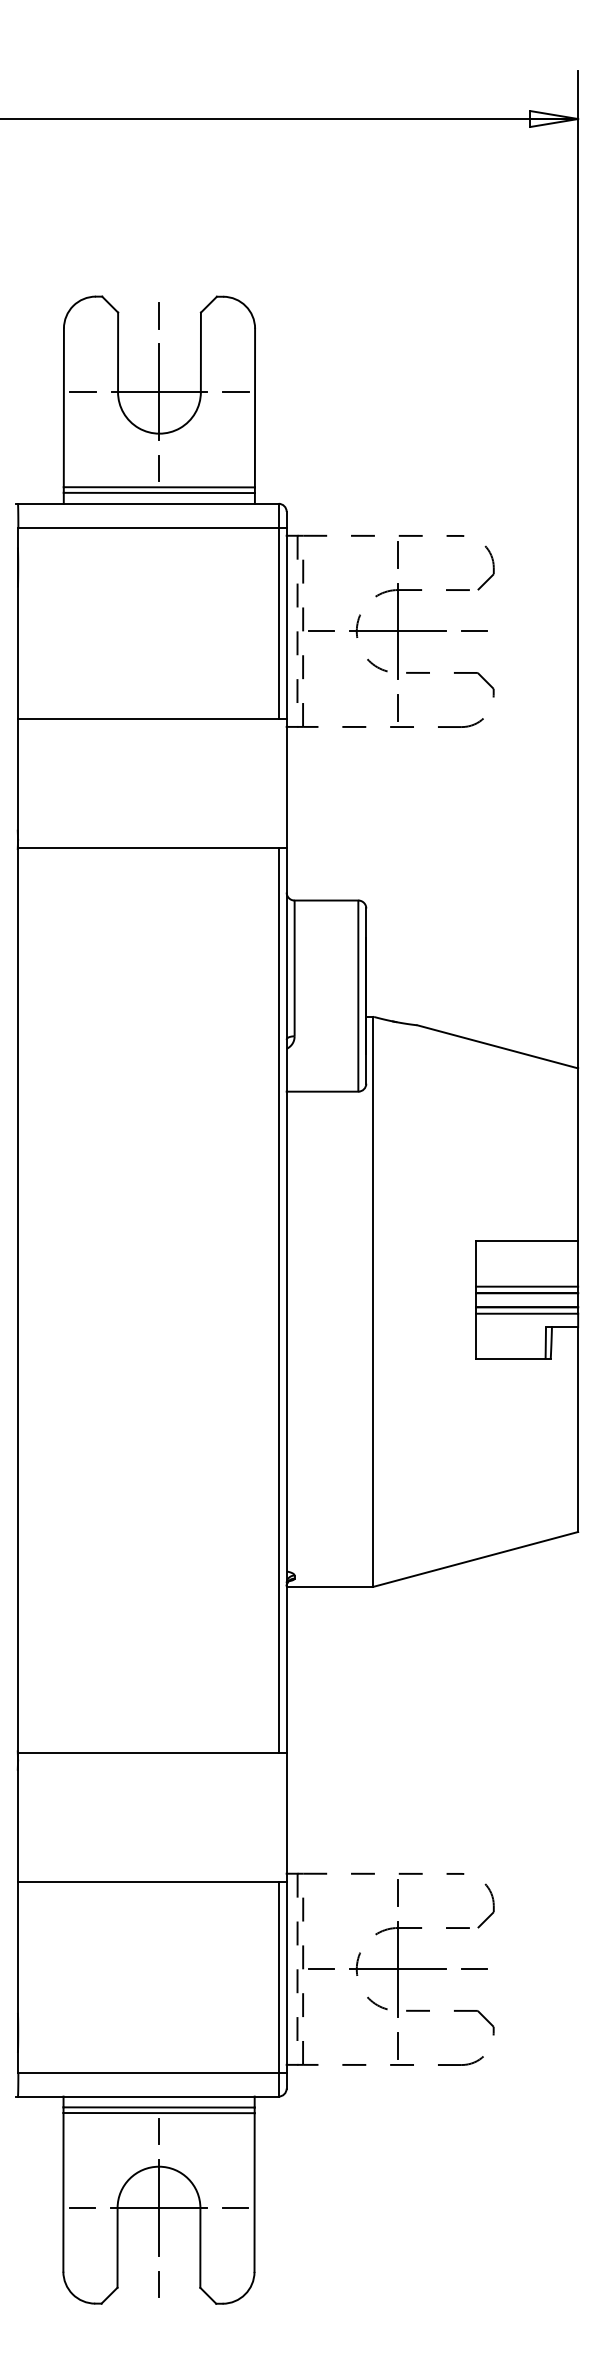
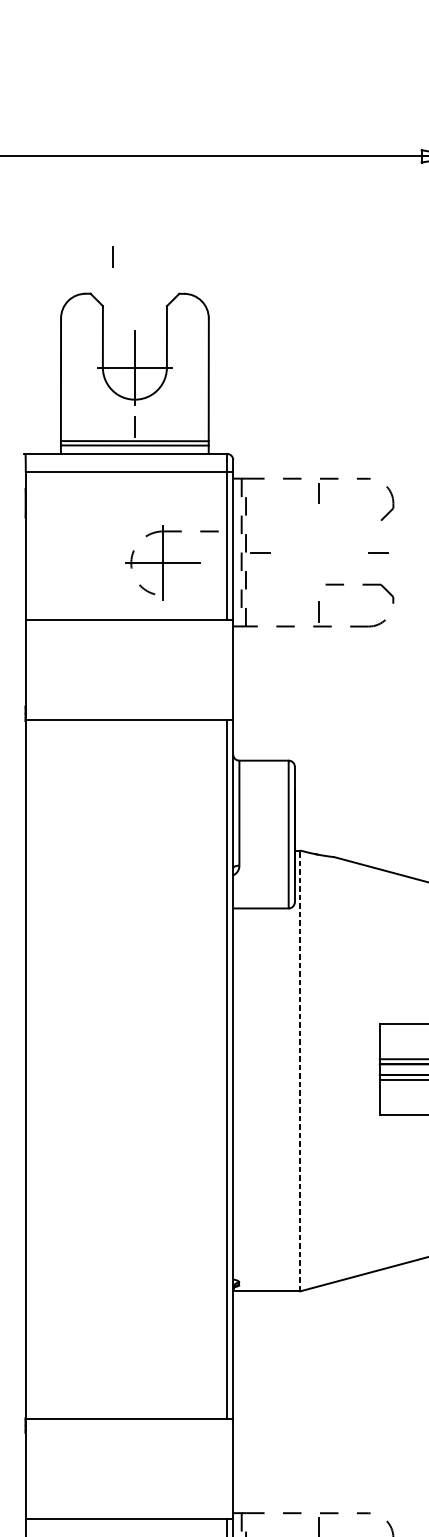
line: (158, 315) -> (112, 256), moved
line: (82, 392) -> (75, 367), removed
line: (235, 392) -> (193, 367), removed
part: (409, 631) -> (172, 563), moved
line: (373, 1301) -> (300, 1070), solid -> dashed

